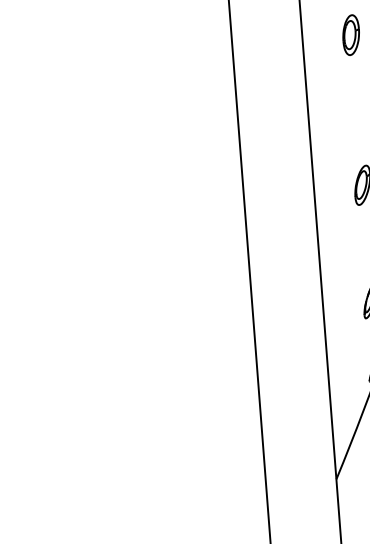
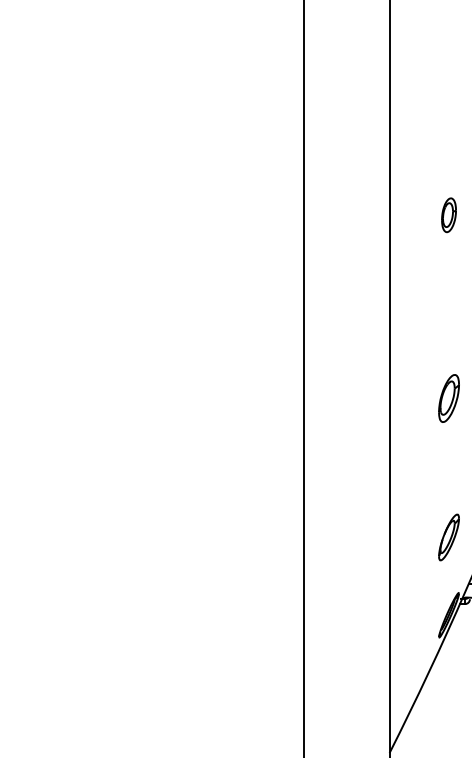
part: (350, 35) -> (448, 215), size x0.7

